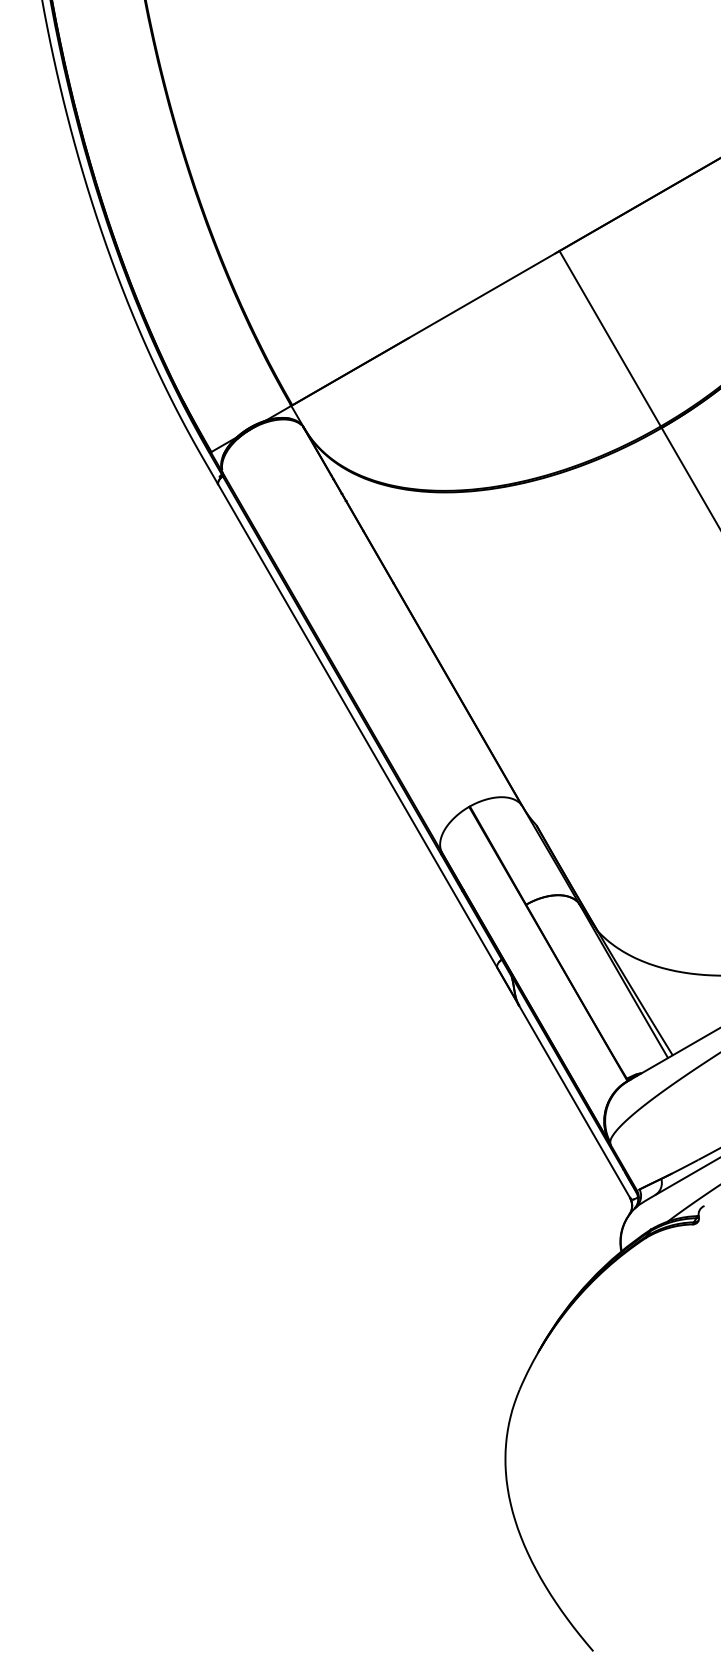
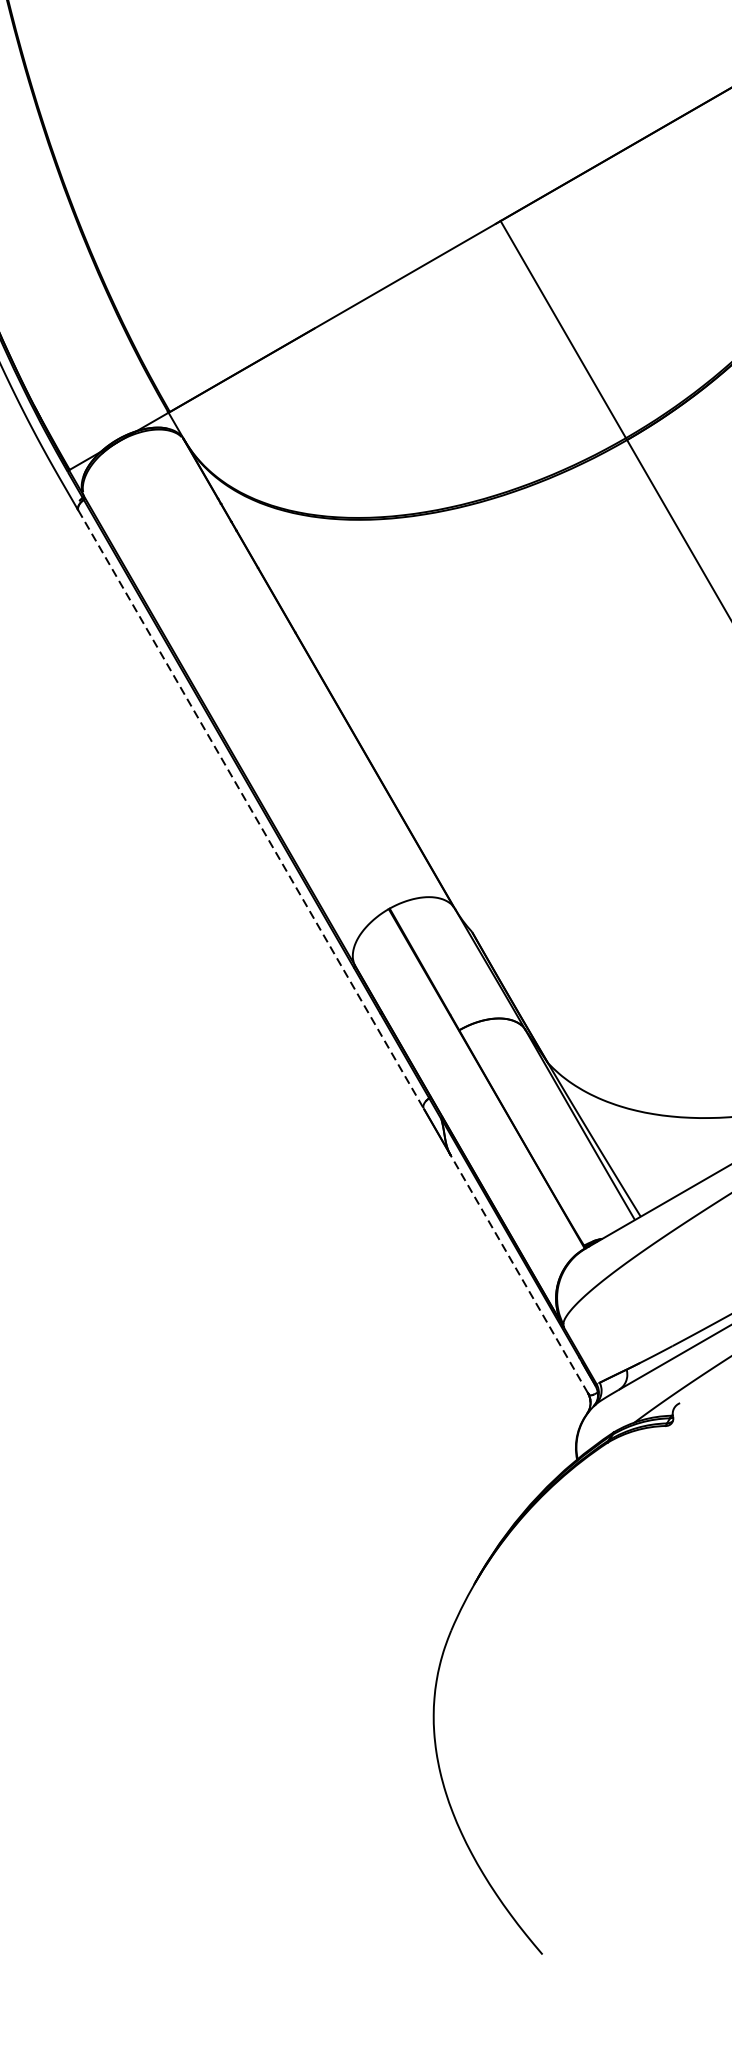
line: (358, 726) -> (251, 809), solid -> dashed
line: (574, 1101) -> (519, 1273), solid -> dashed

